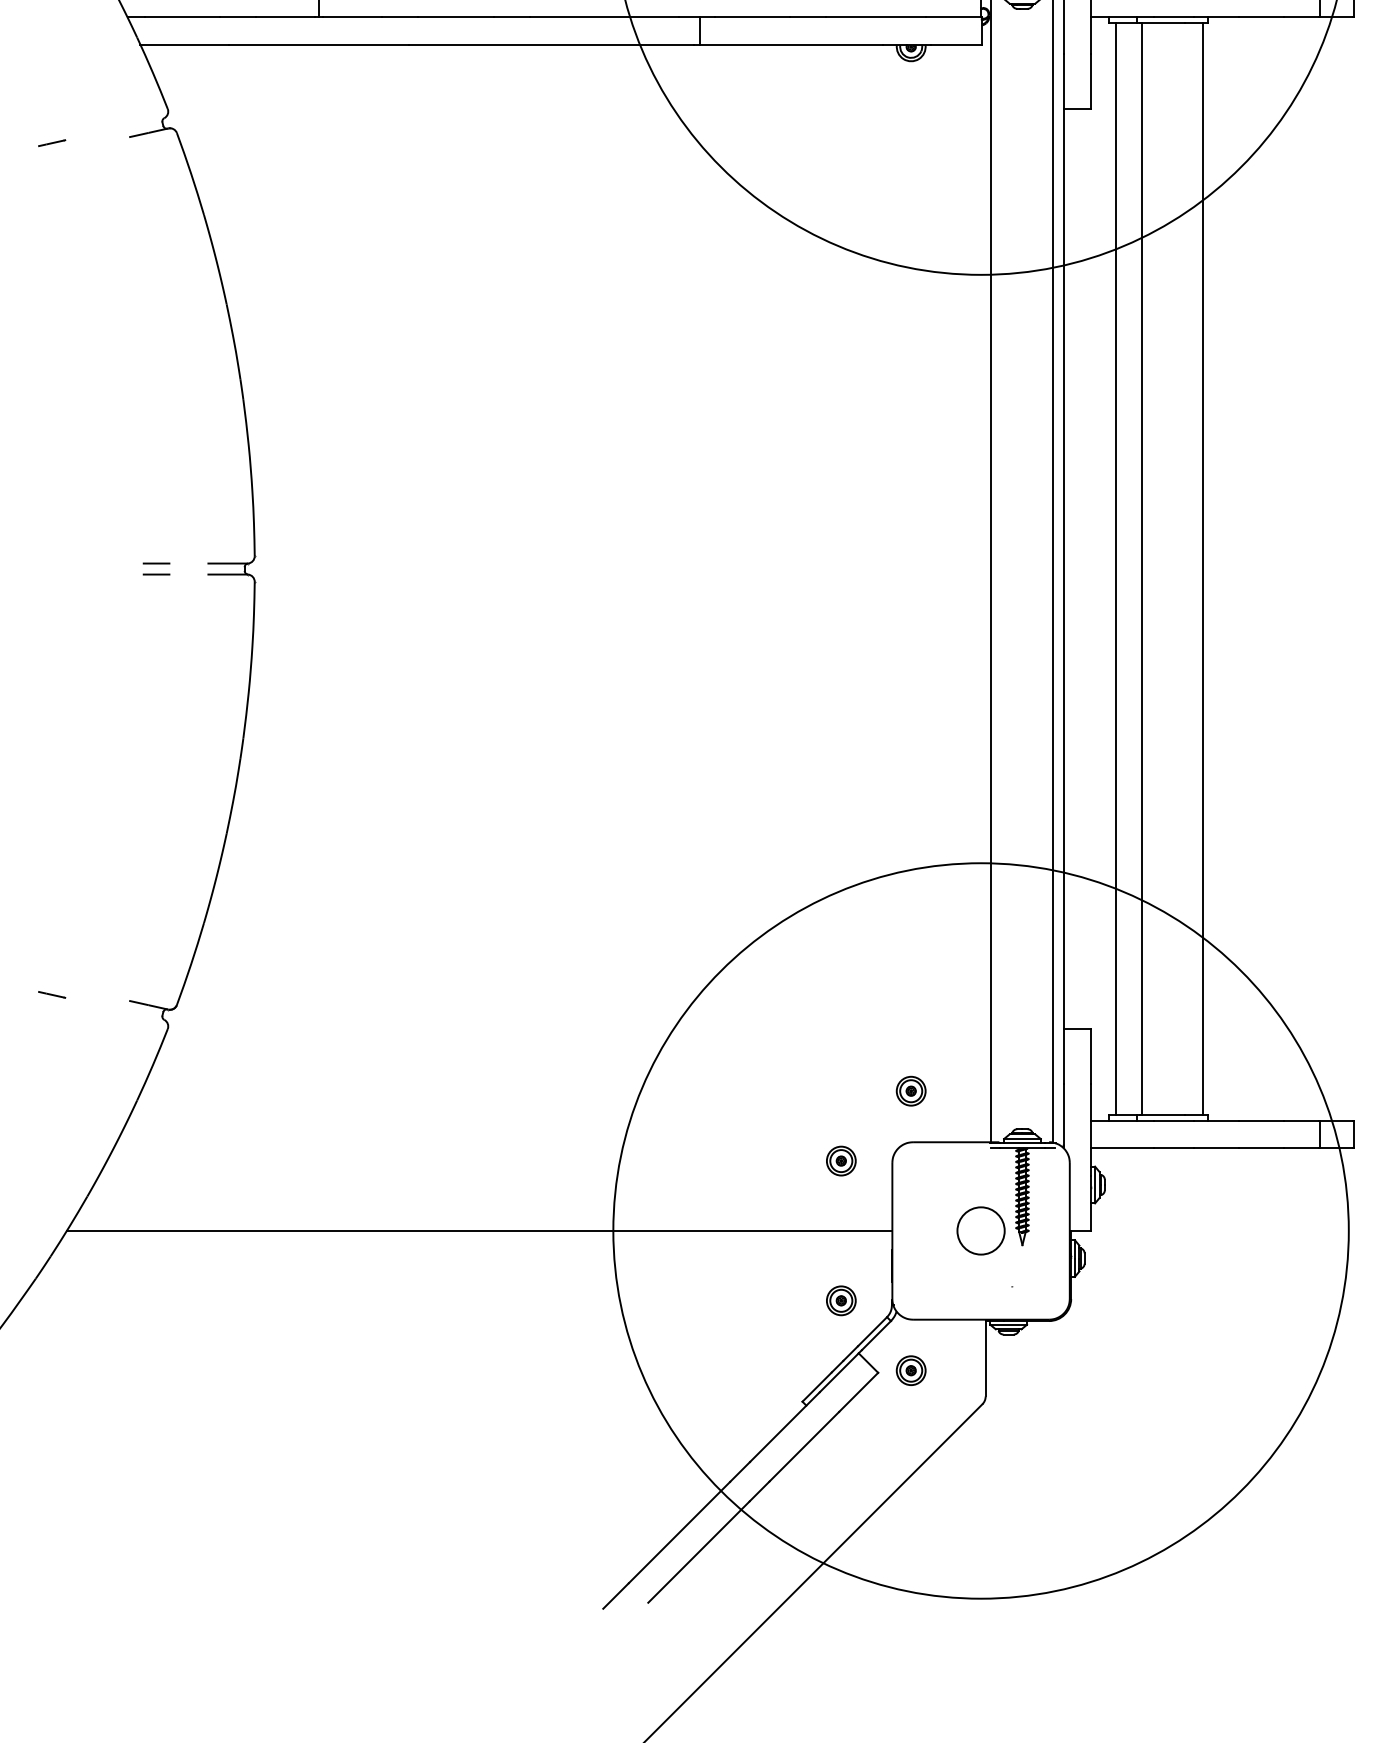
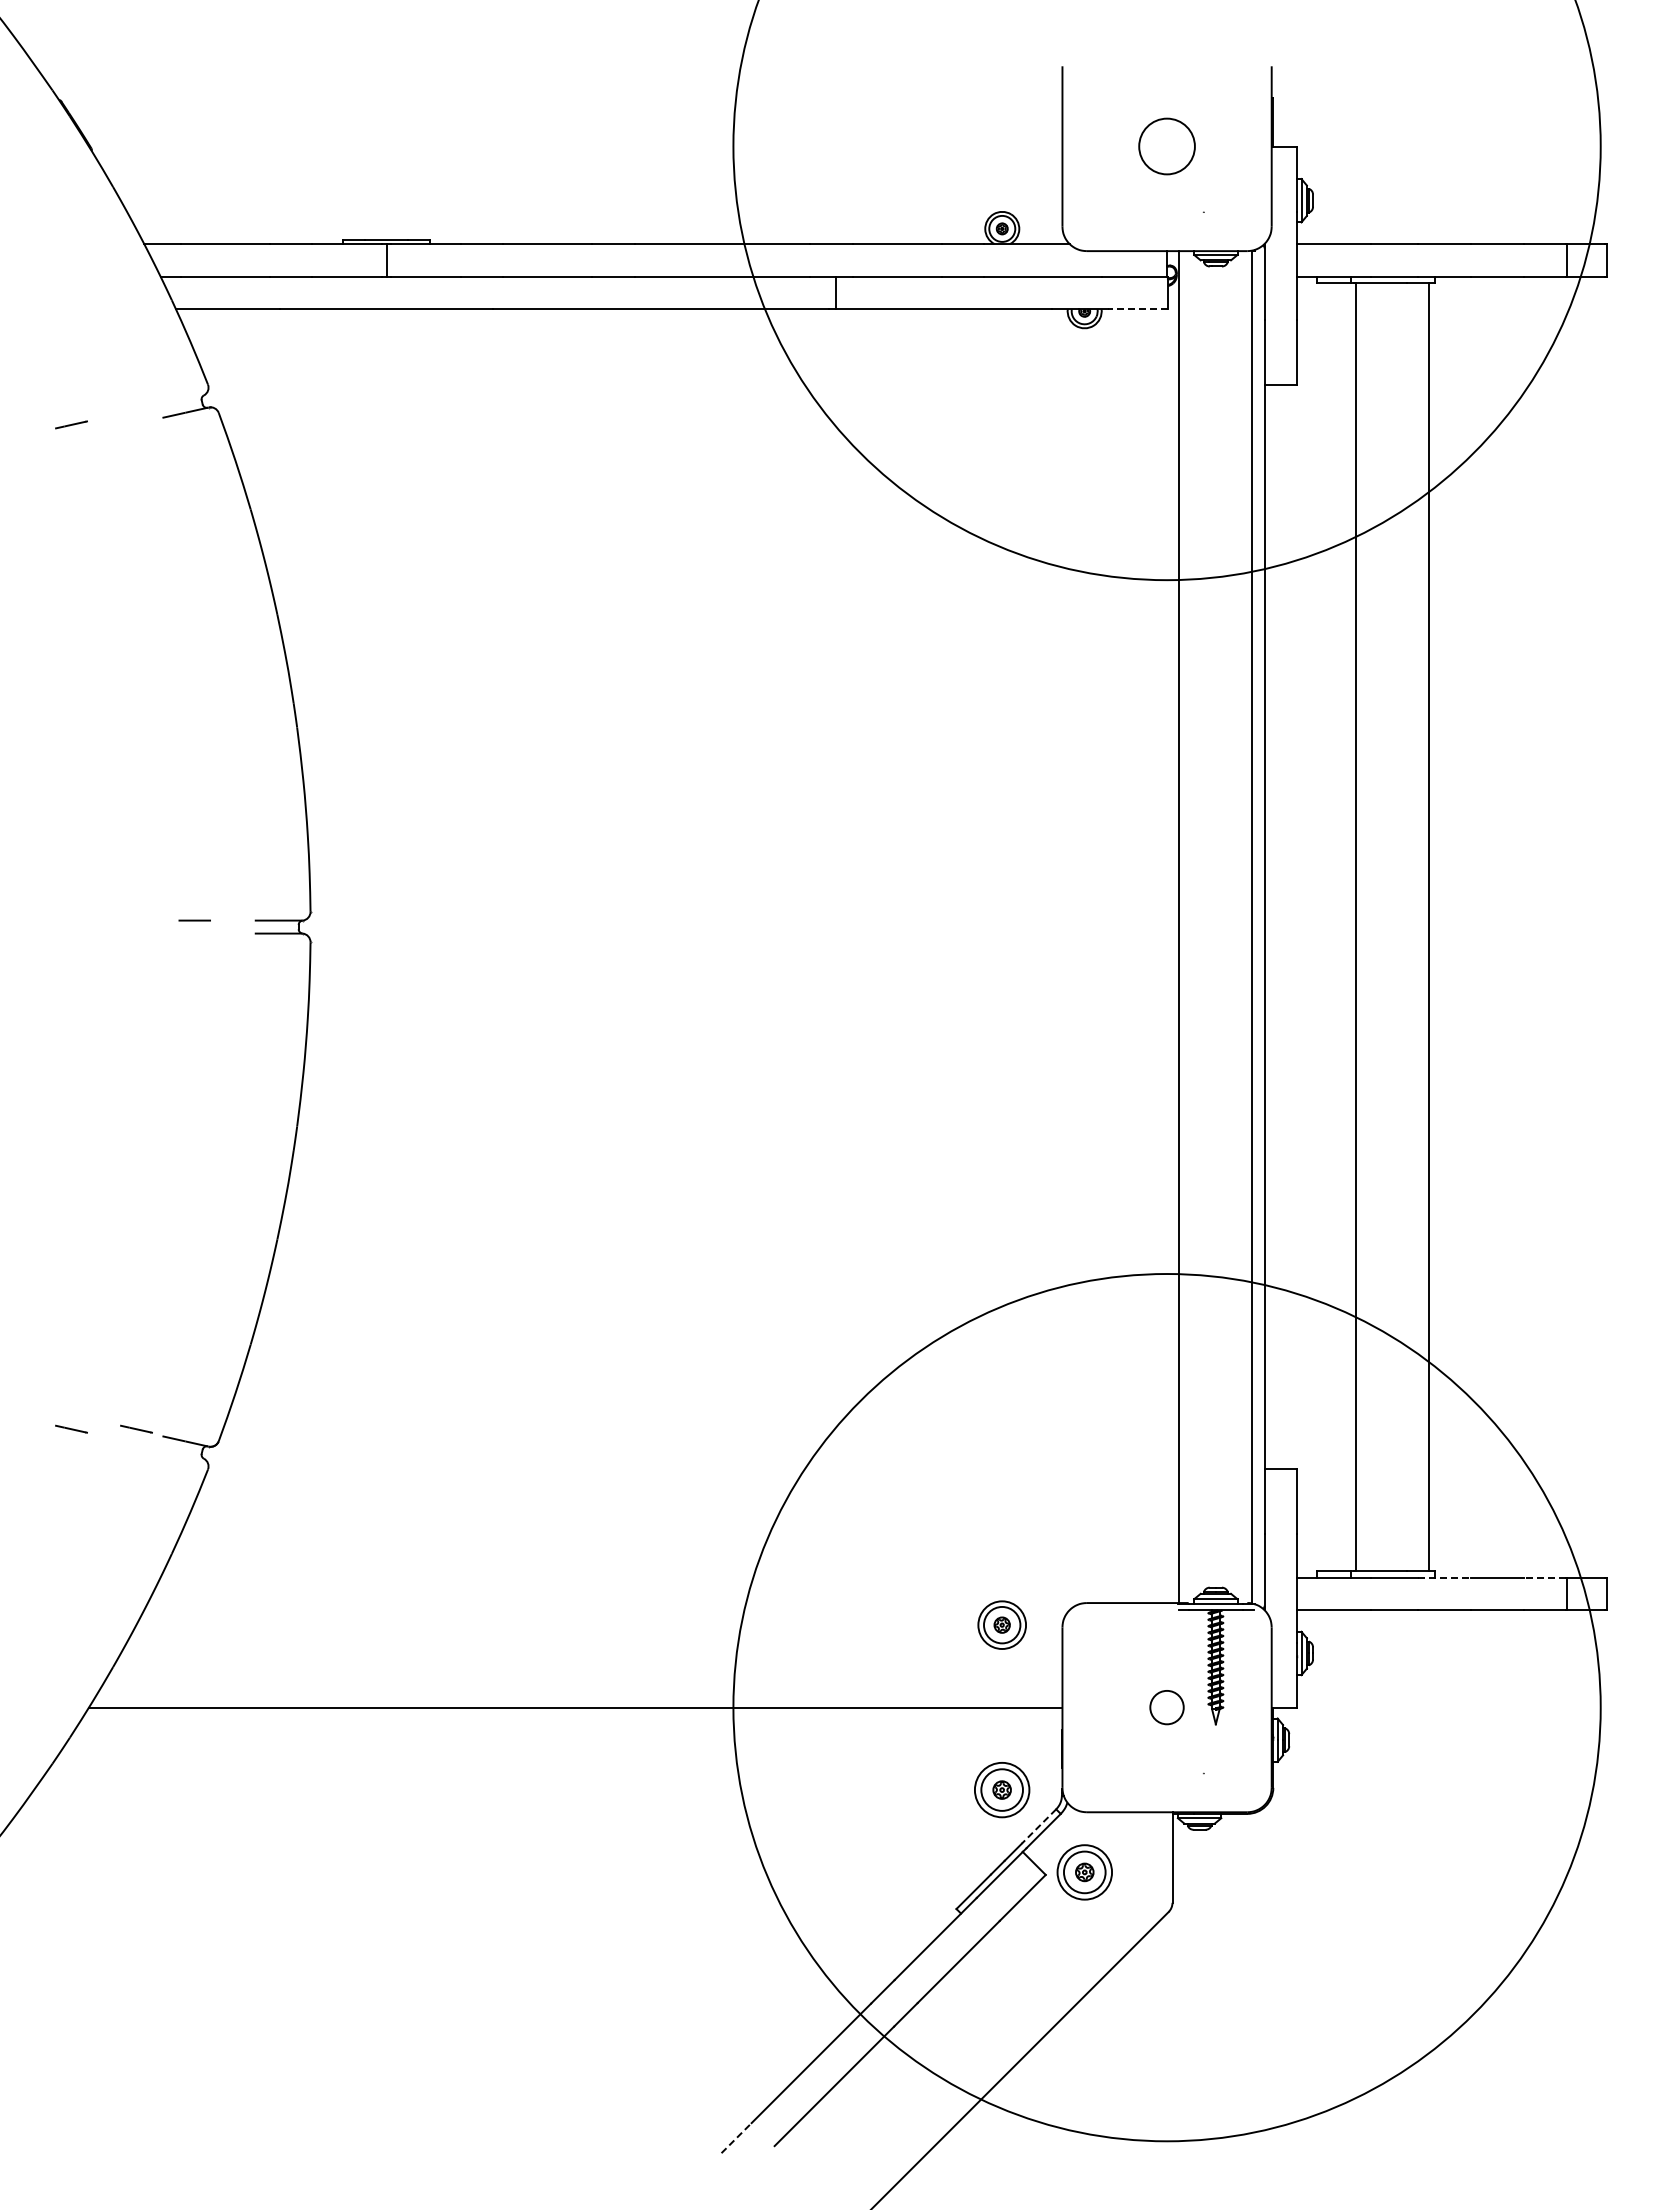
line: (956, 45) -> (1137, 309), solid -> dashed
line: (1116, 569) -> (1326, 927), removed
line: (156, 574) -> (194, 933), removed
line: (107, 994) -> (136, 1428), added
part: (911, 1090) -> (1084, 1542), removed
line: (1216, 1120) -> (1444, 1577), solid -> dashed
line: (1301, 1120) -> (1545, 1577), solid -> dashed
part: (841, 1161) -> (1002, 1625), size x1.4
circle: (980, 1230) -> (1166, 1707), size x0.6
part: (841, 1300) -> (1002, 1789), size x1.6
line: (872, 1331) -> (1038, 1826), solid -> dashed
part: (911, 1370) -> (1084, 1872), size x1.6
line: (615, 1595) -> (736, 2137), solid -> dashed

